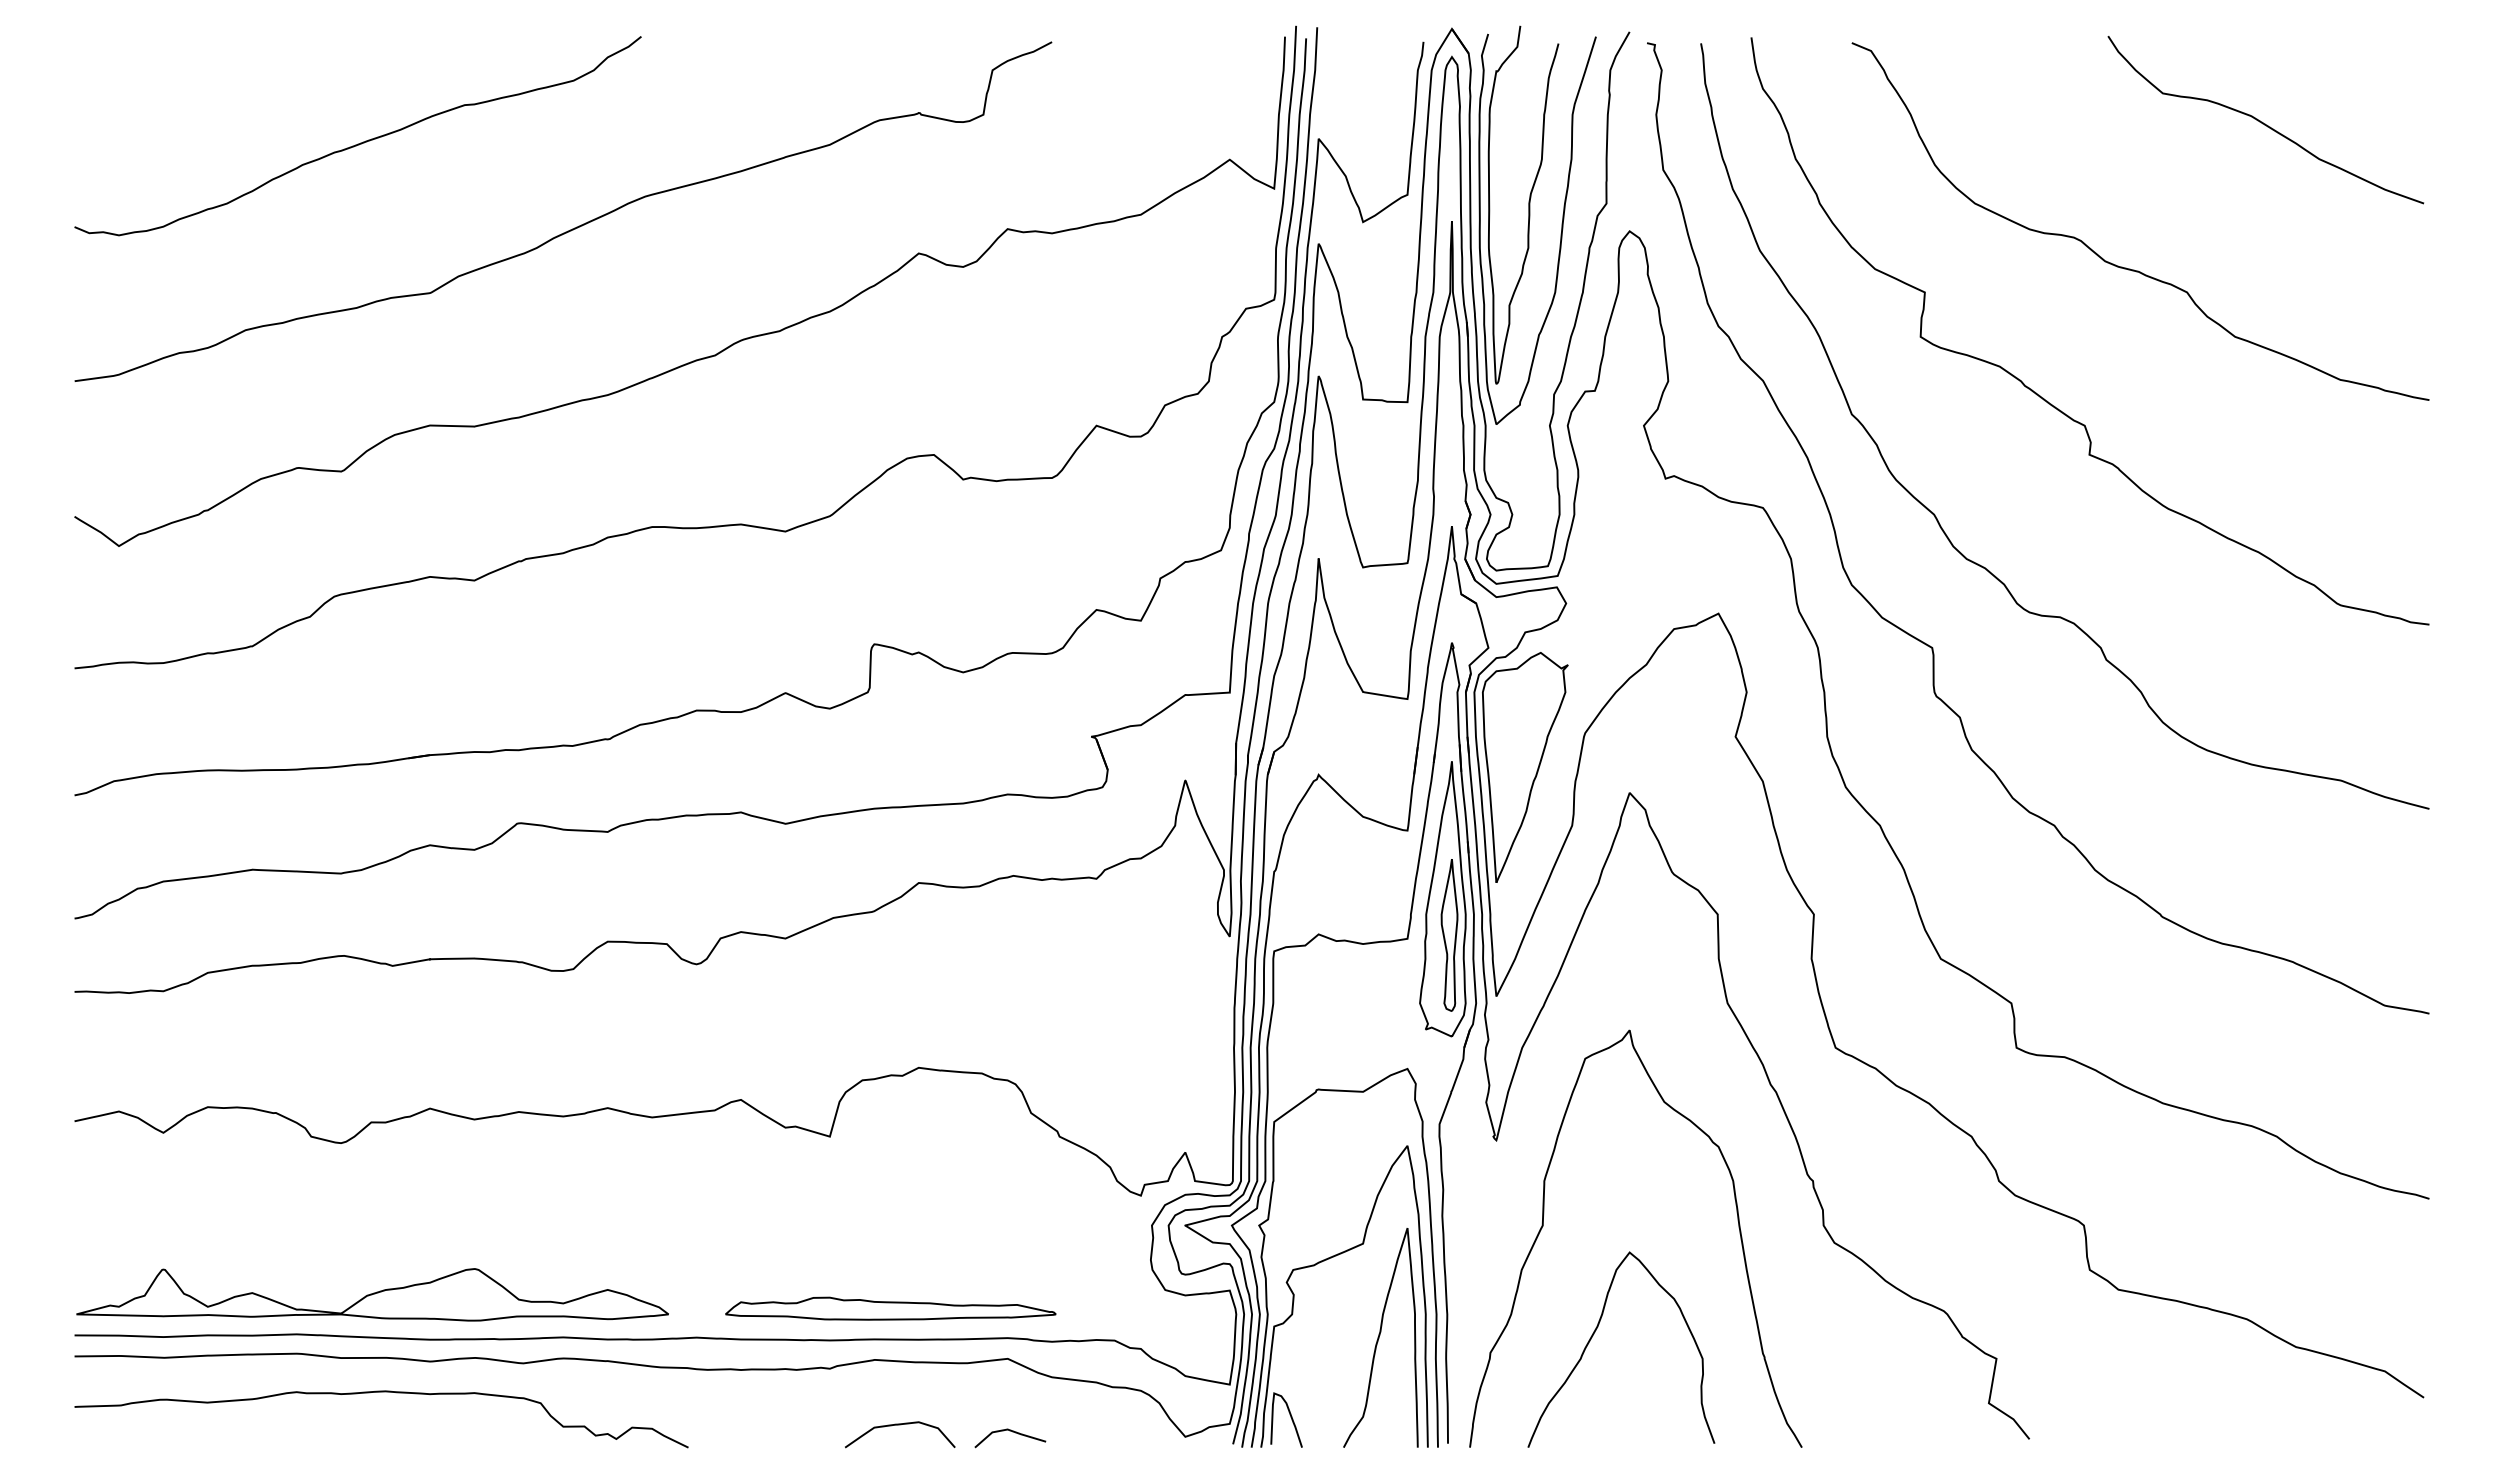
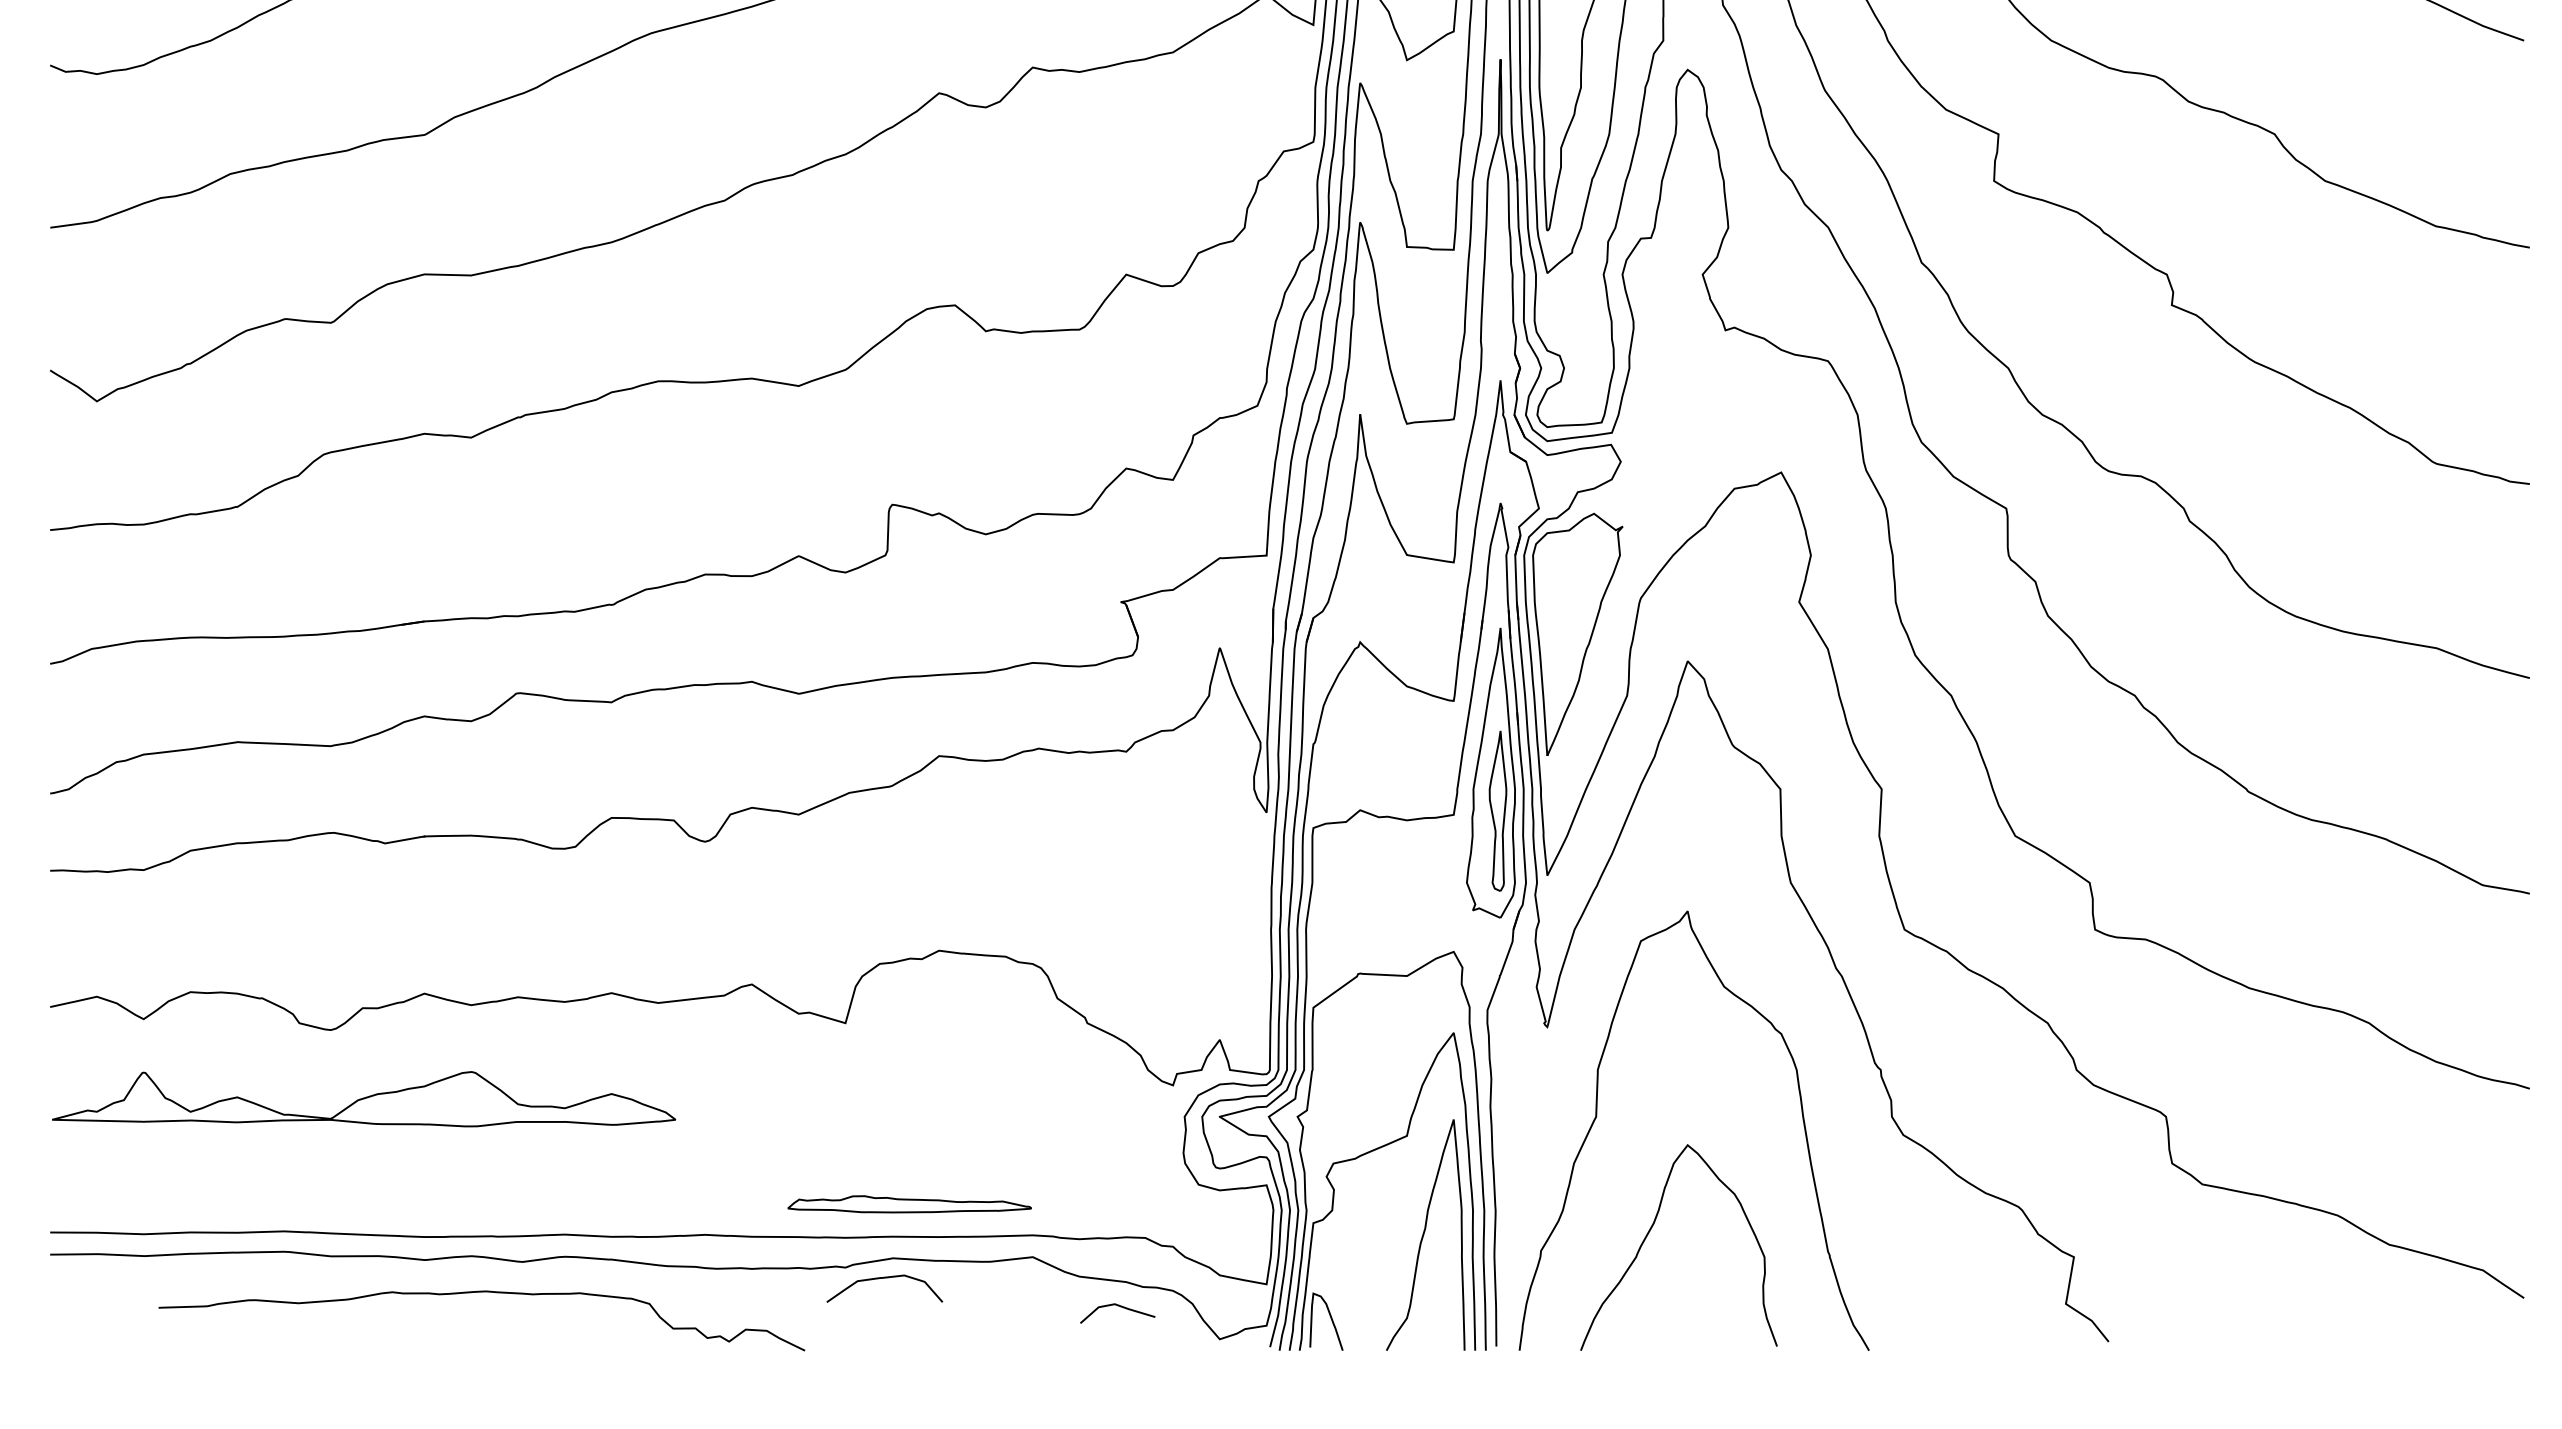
part: (372, 1294) -> (363, 1098), moved
part: (890, 1308) -> (909, 1204), size x0.7
curve: (381, 1392) -> (481, 1292), moved
curve: (900, 1425) -> (885, 1278), moved
line: (1012, 1432) -> (1119, 1307), moved

